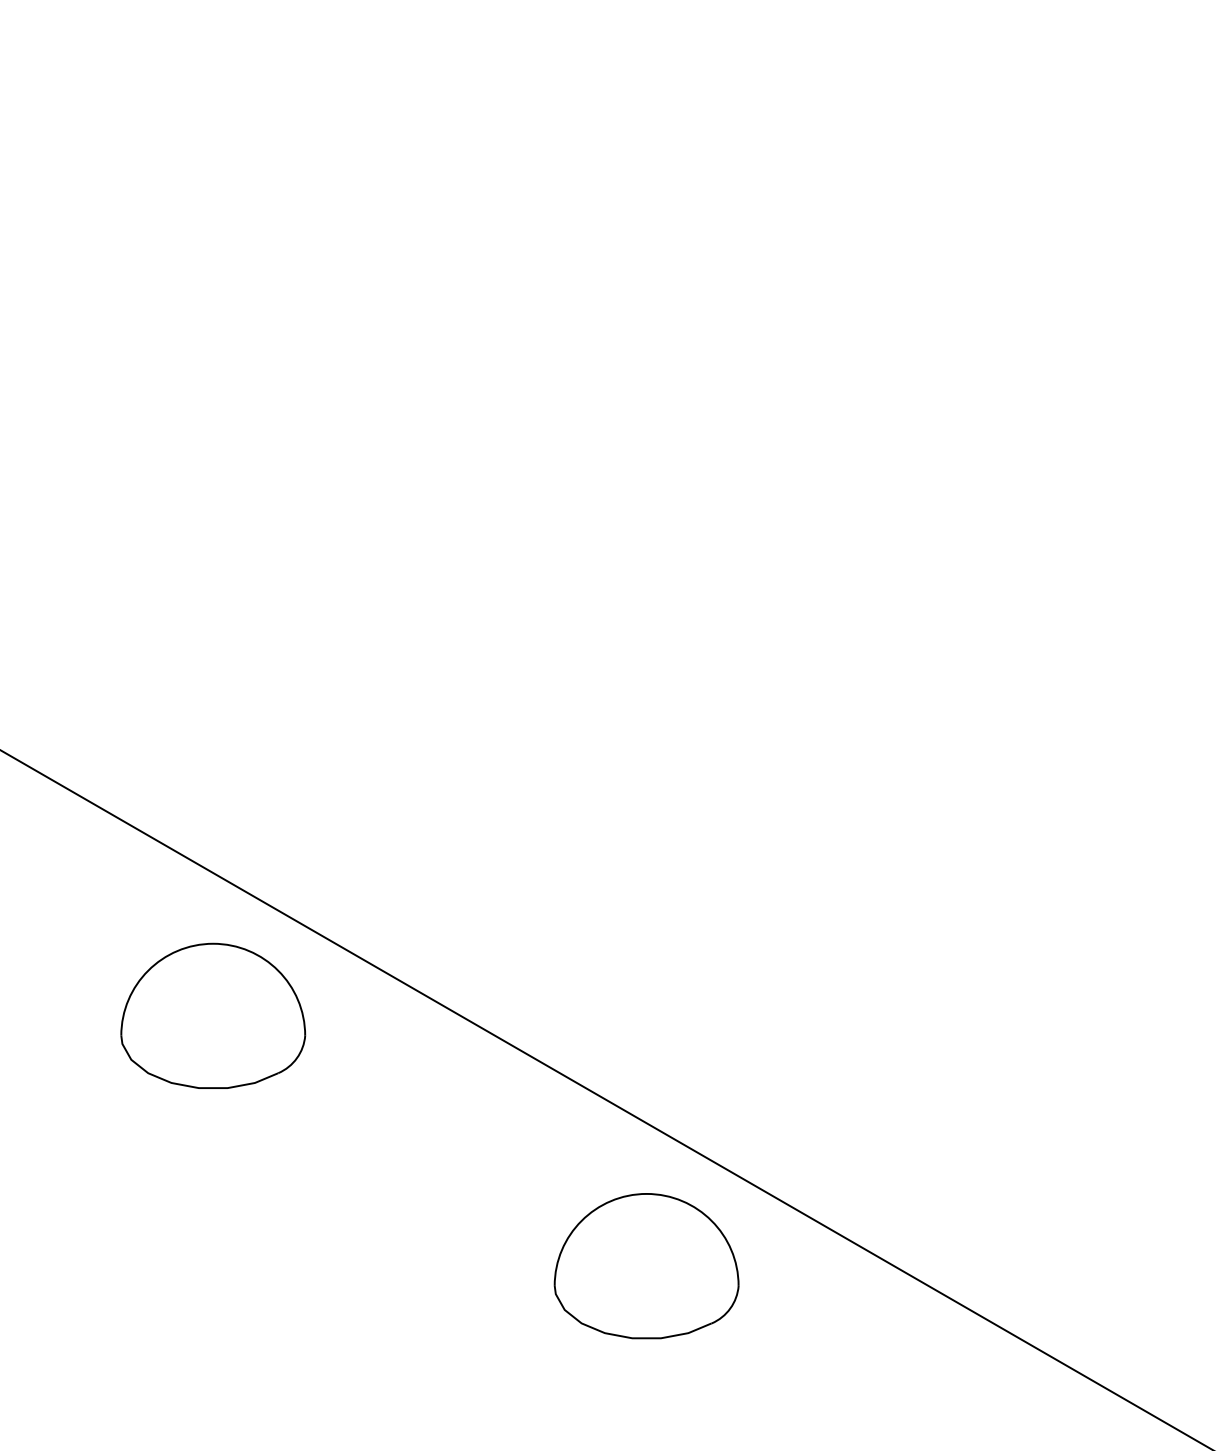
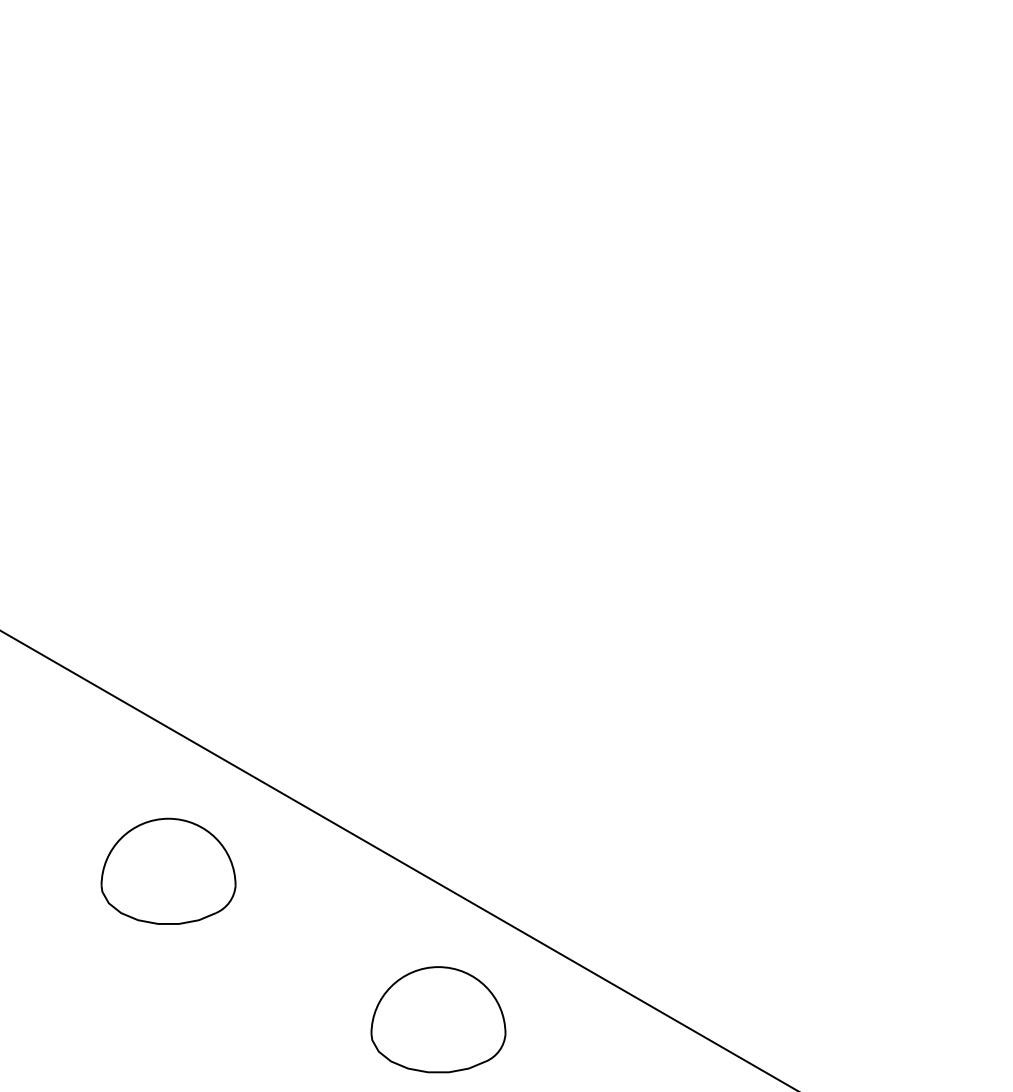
part: (213, 1014) -> (168, 870), moved
part: (646, 1265) -> (438, 1019), moved

